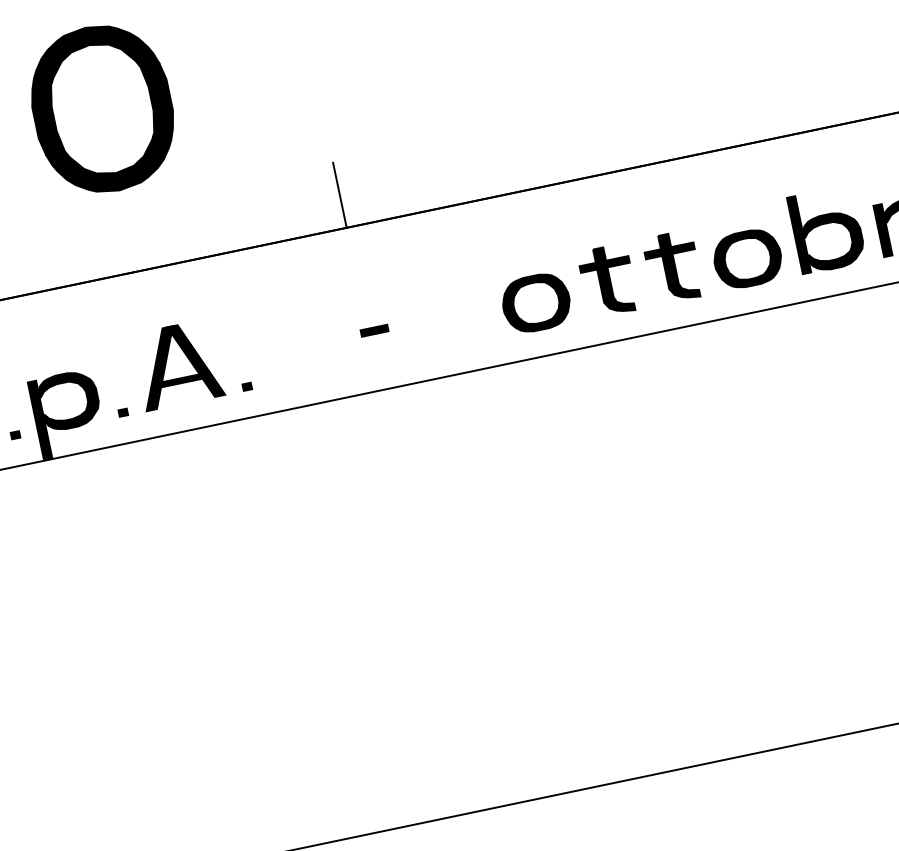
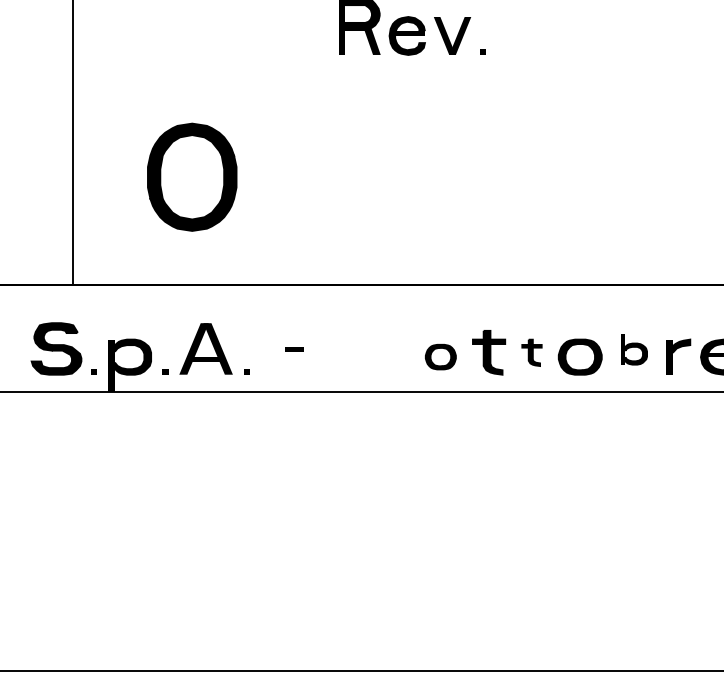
line: (339, 194) -> (330, 262), removed
part: (827, 230) -> (634, 349), size x0.6
part: (672, 267) -> (531, 352), size x0.6
part: (535, 302) -> (440, 356), size x0.7
part: (374, 331) -> (294, 349), moved

